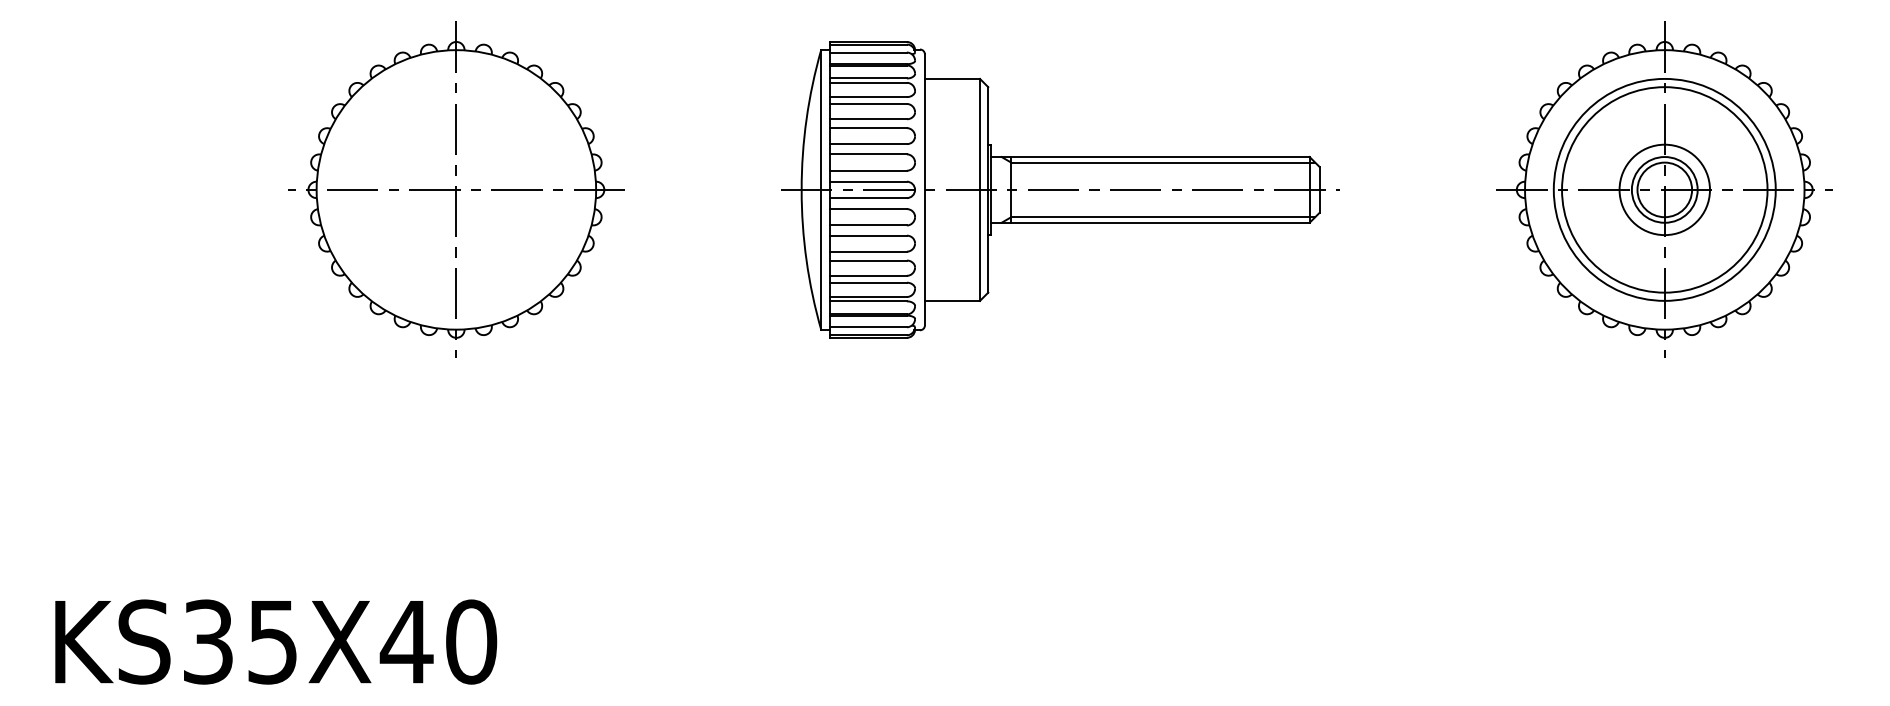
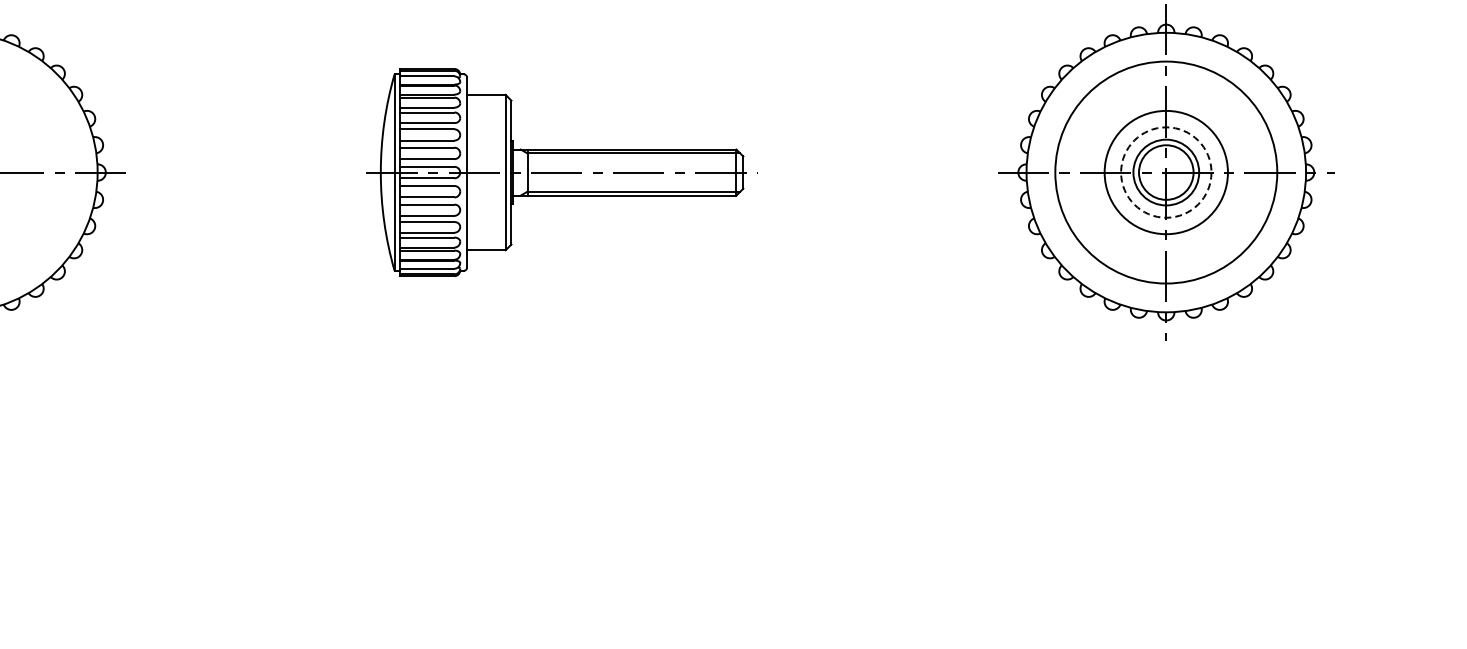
part: (1060, 189) -> (562, 172), size x0.7
circle: (1664, 189) -> (1166, 172), size x0.6
circle: (1664, 189) -> (1166, 172), solid -> dashed

